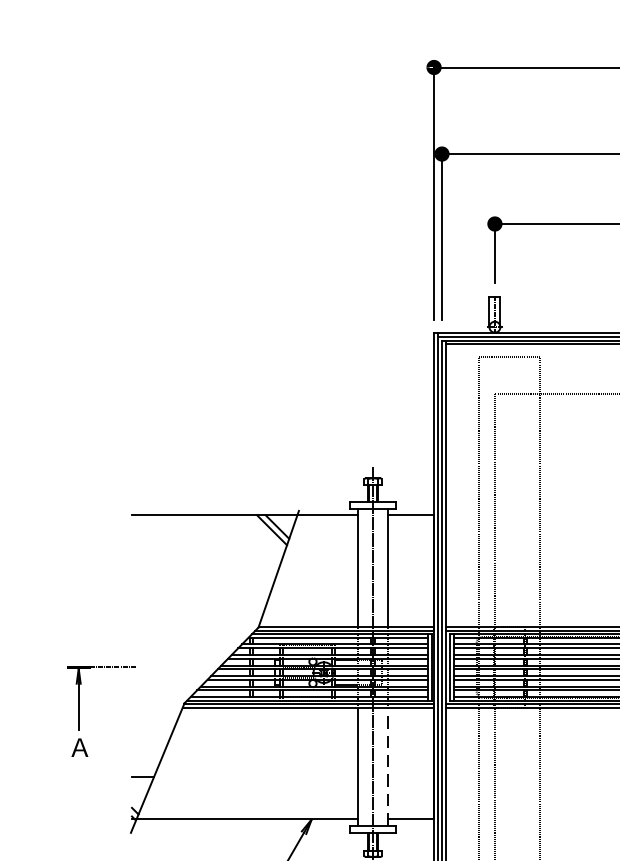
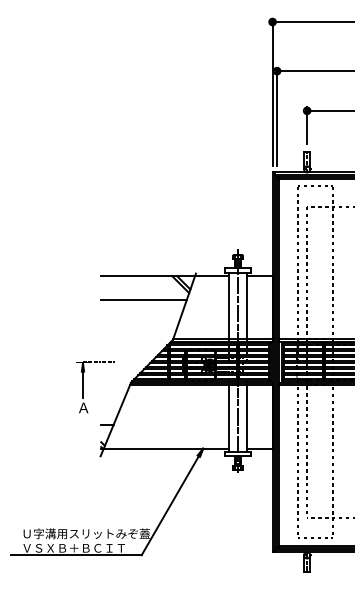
line: (206, 558) -> (143, 300), added
part: (79, 711) -> (83, 387), moved
line: (388, 766) -> (246, 418), dashed -> solid

